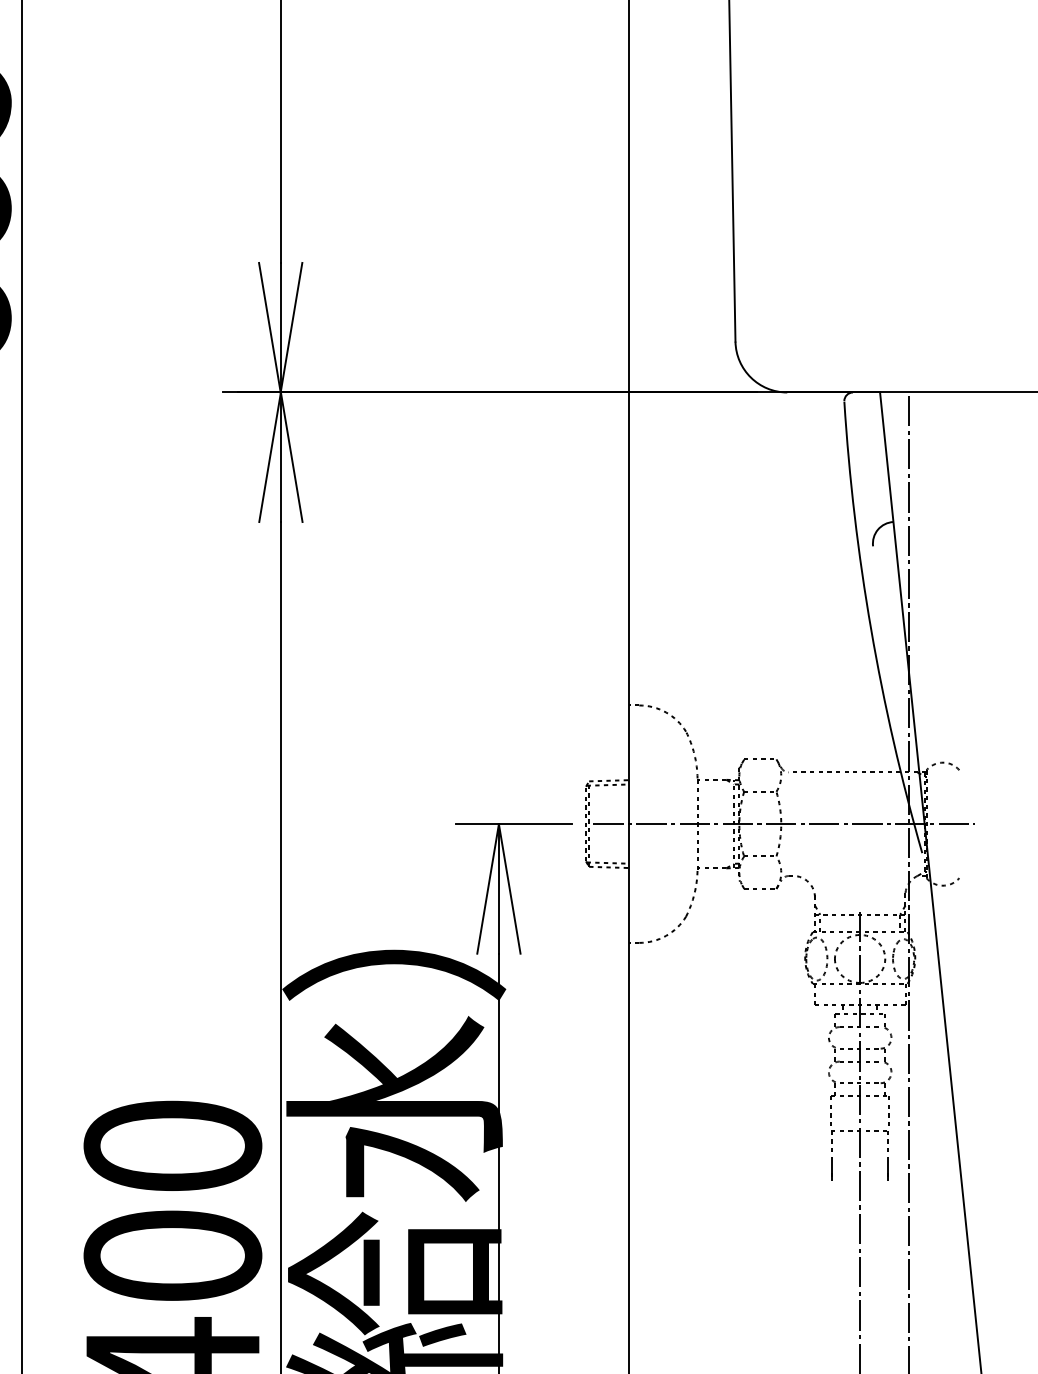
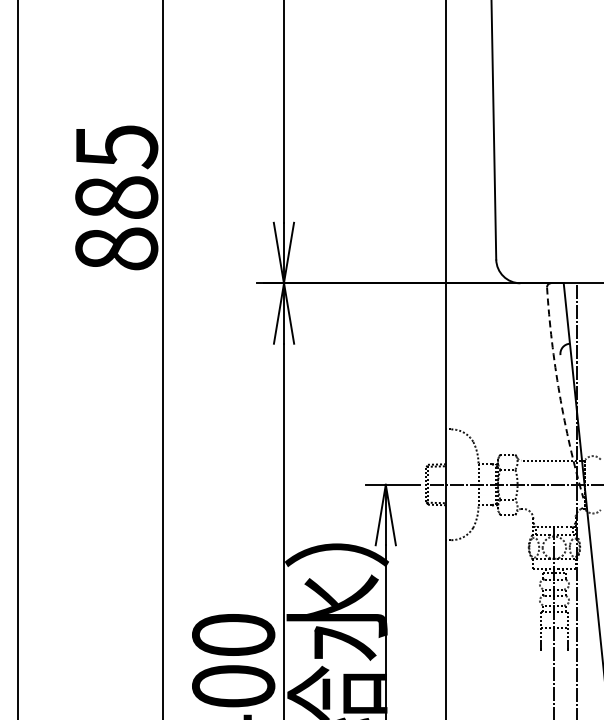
arc: (871, 628) -> (559, 393), solid -> dashed

